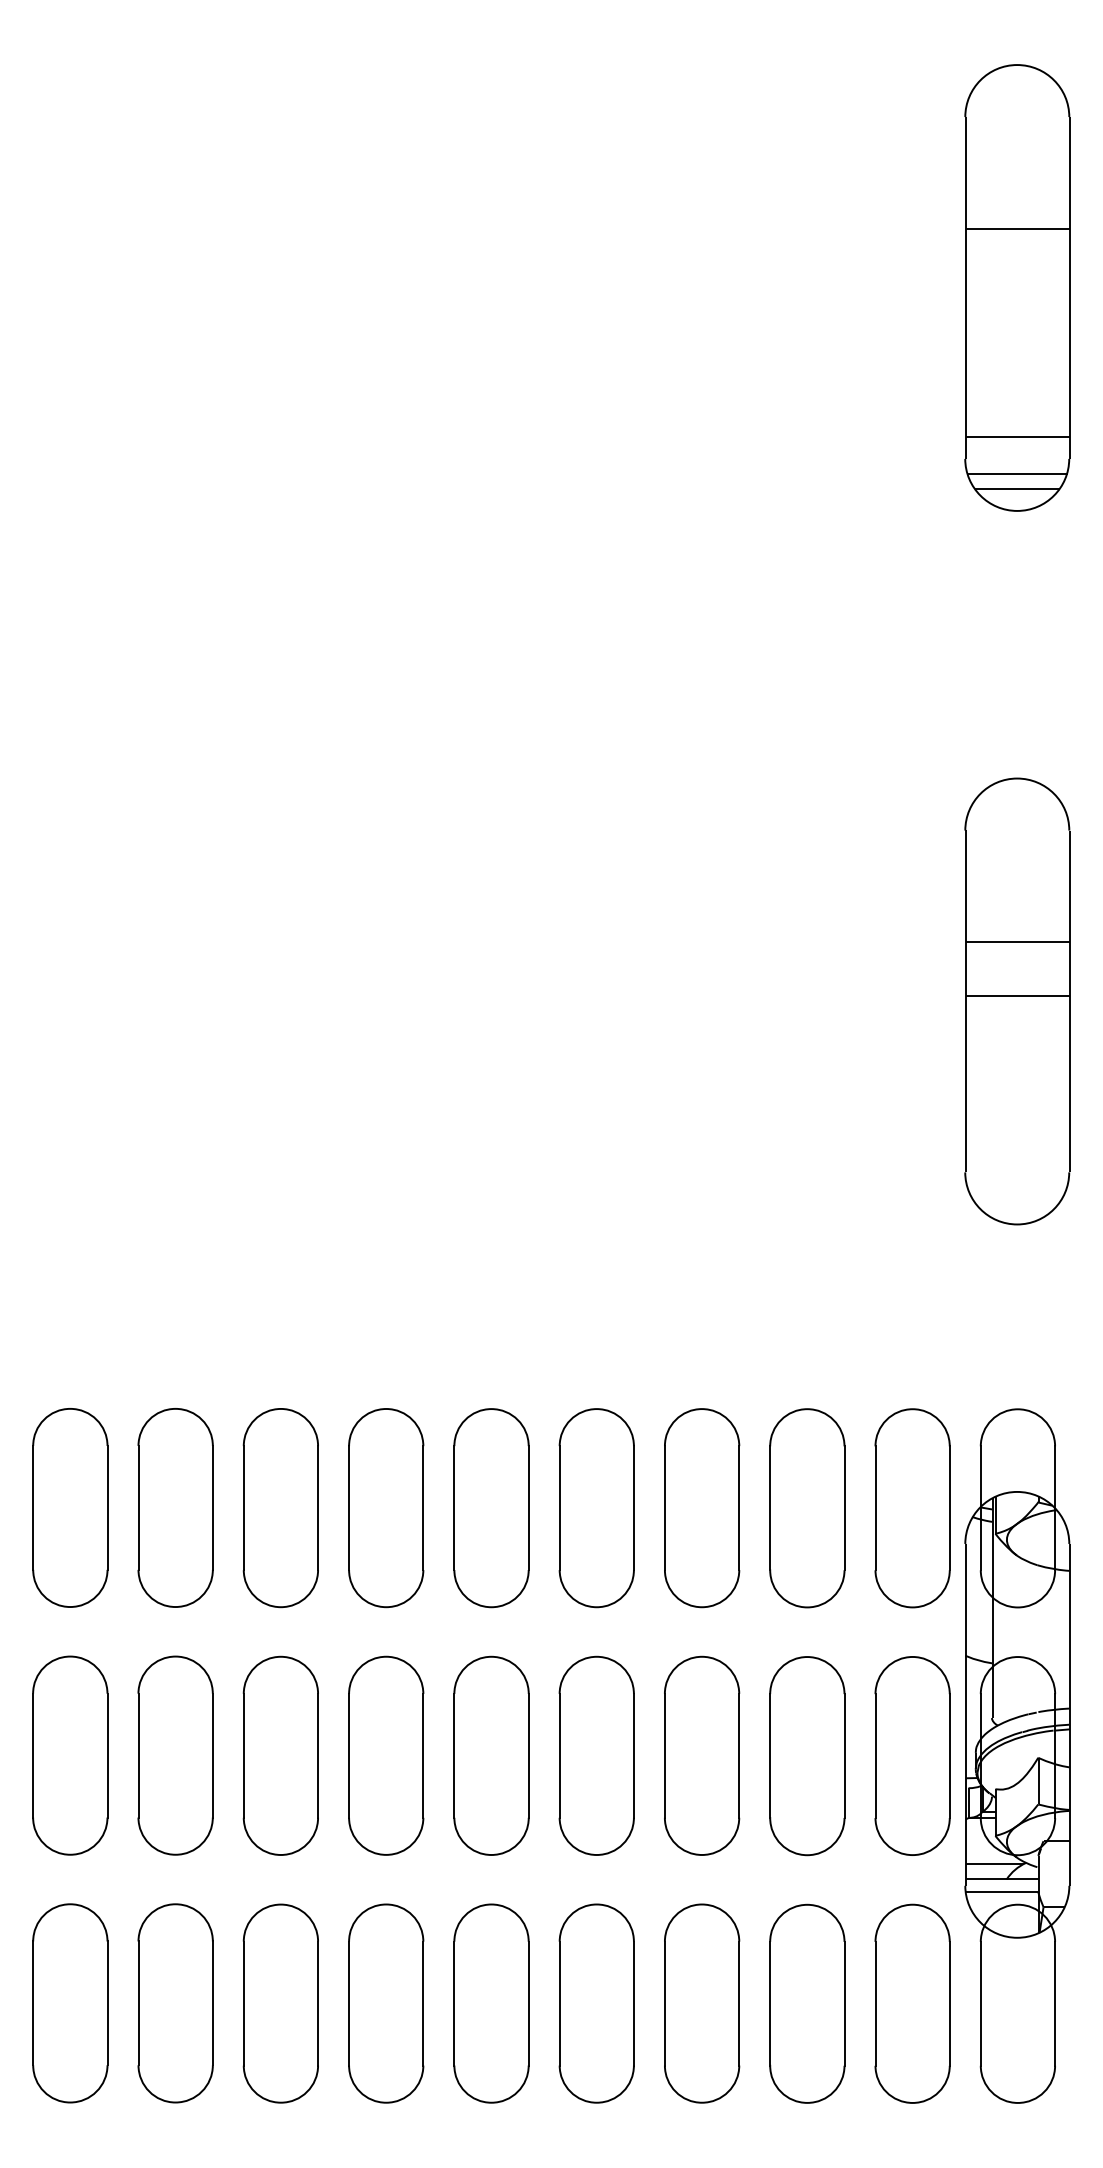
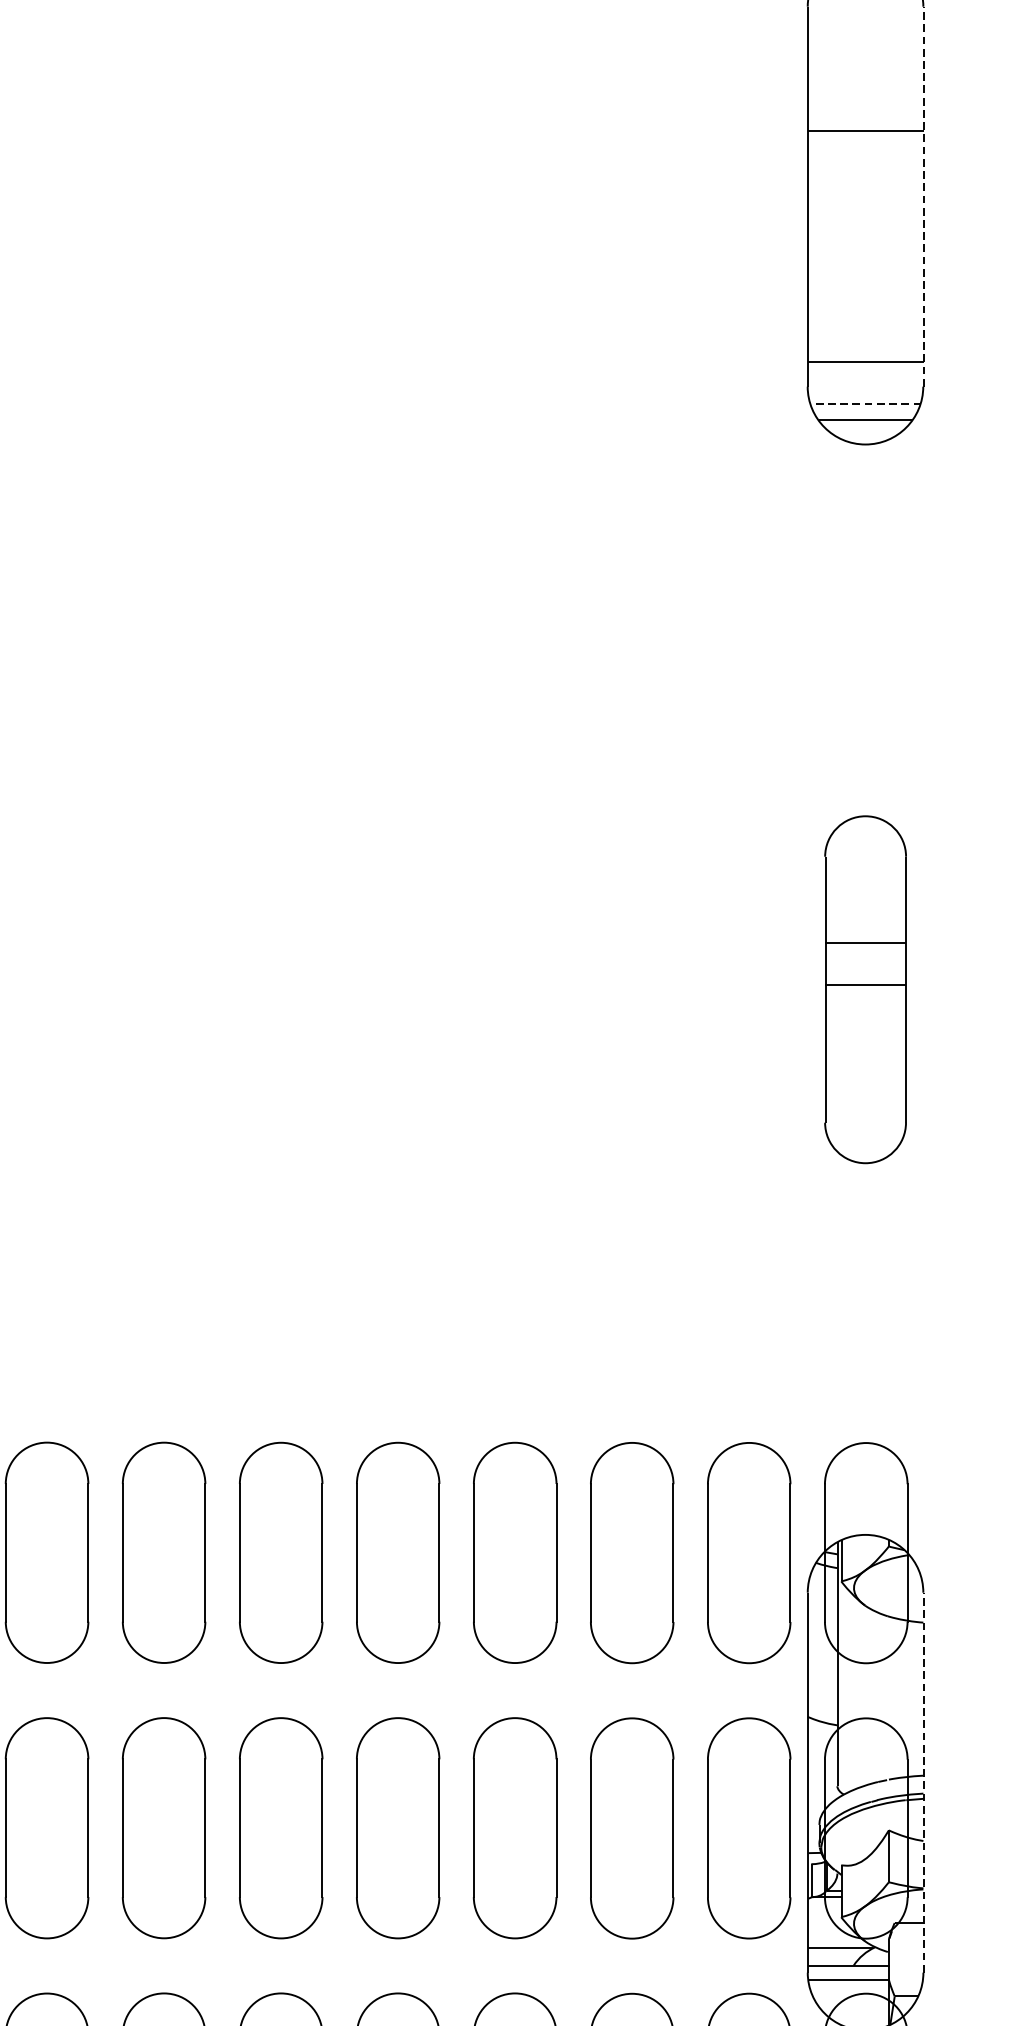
line: (1069, 288) -> (923, 197), solid -> dashed
line: (1017, 474) -> (865, 403), solid -> dashed
part: (1017, 1001) -> (865, 989), size x0.7
line: (1069, 1714) -> (923, 1782), solid -> dashed

